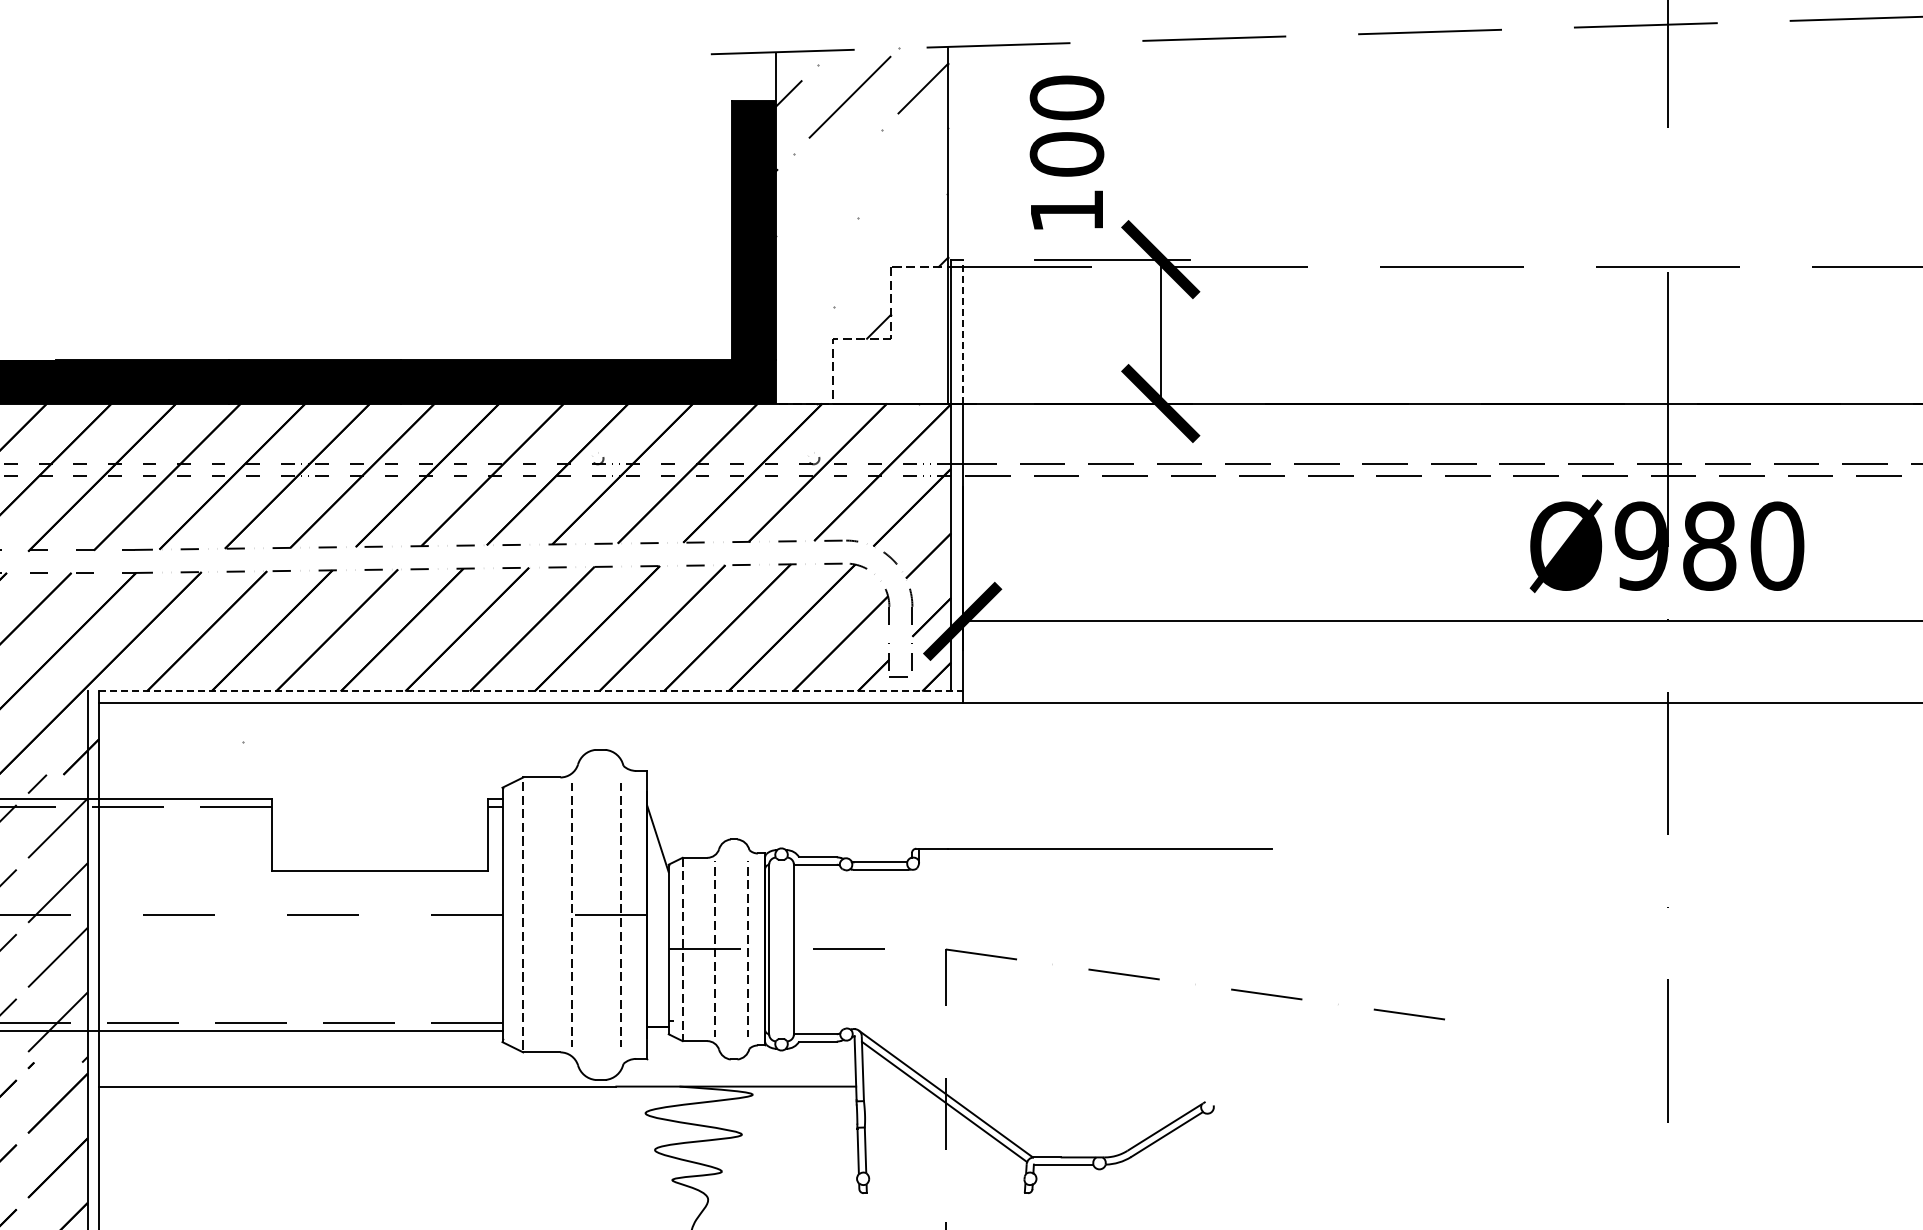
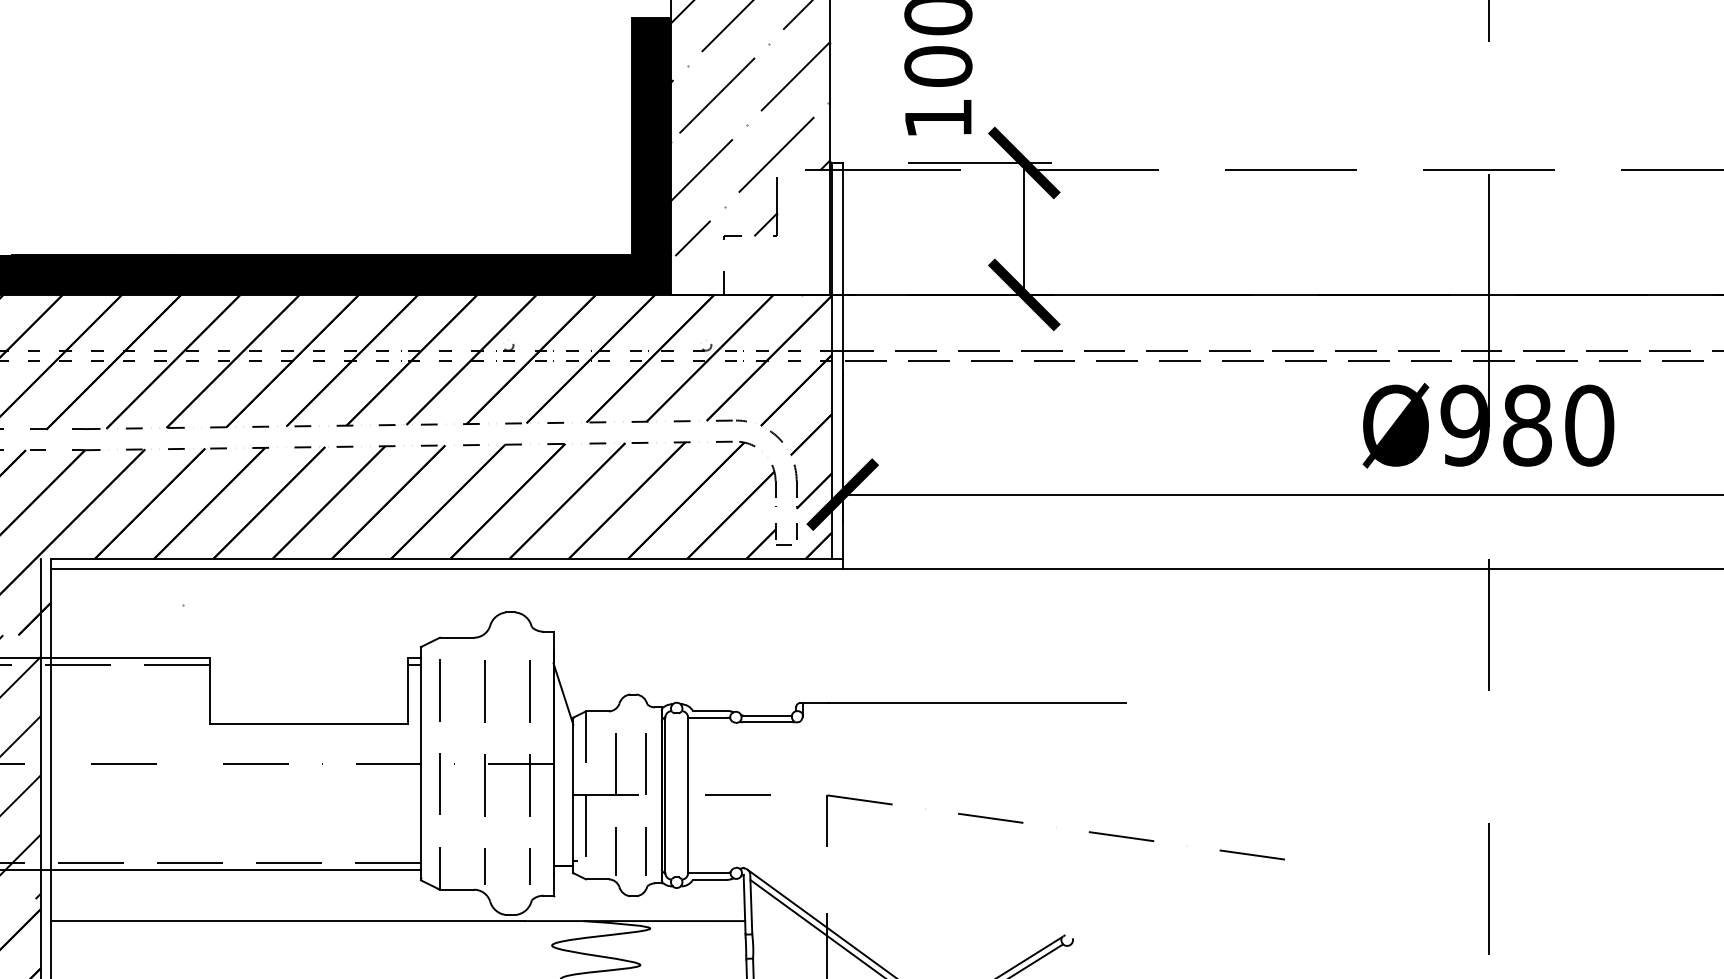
line: (911, 165) -> (795, 76), added
line: (825, 185) -> (717, 95), added
line: (890, 250) -> (776, 154), added
line: (808, 267) -> (701, 170), added
line: (962, 331) -> (842, 228), dashed -> solid
line: (798, 341) -> (692, 238), added
line: (530, 691) -> (446, 558), dashed -> solid

